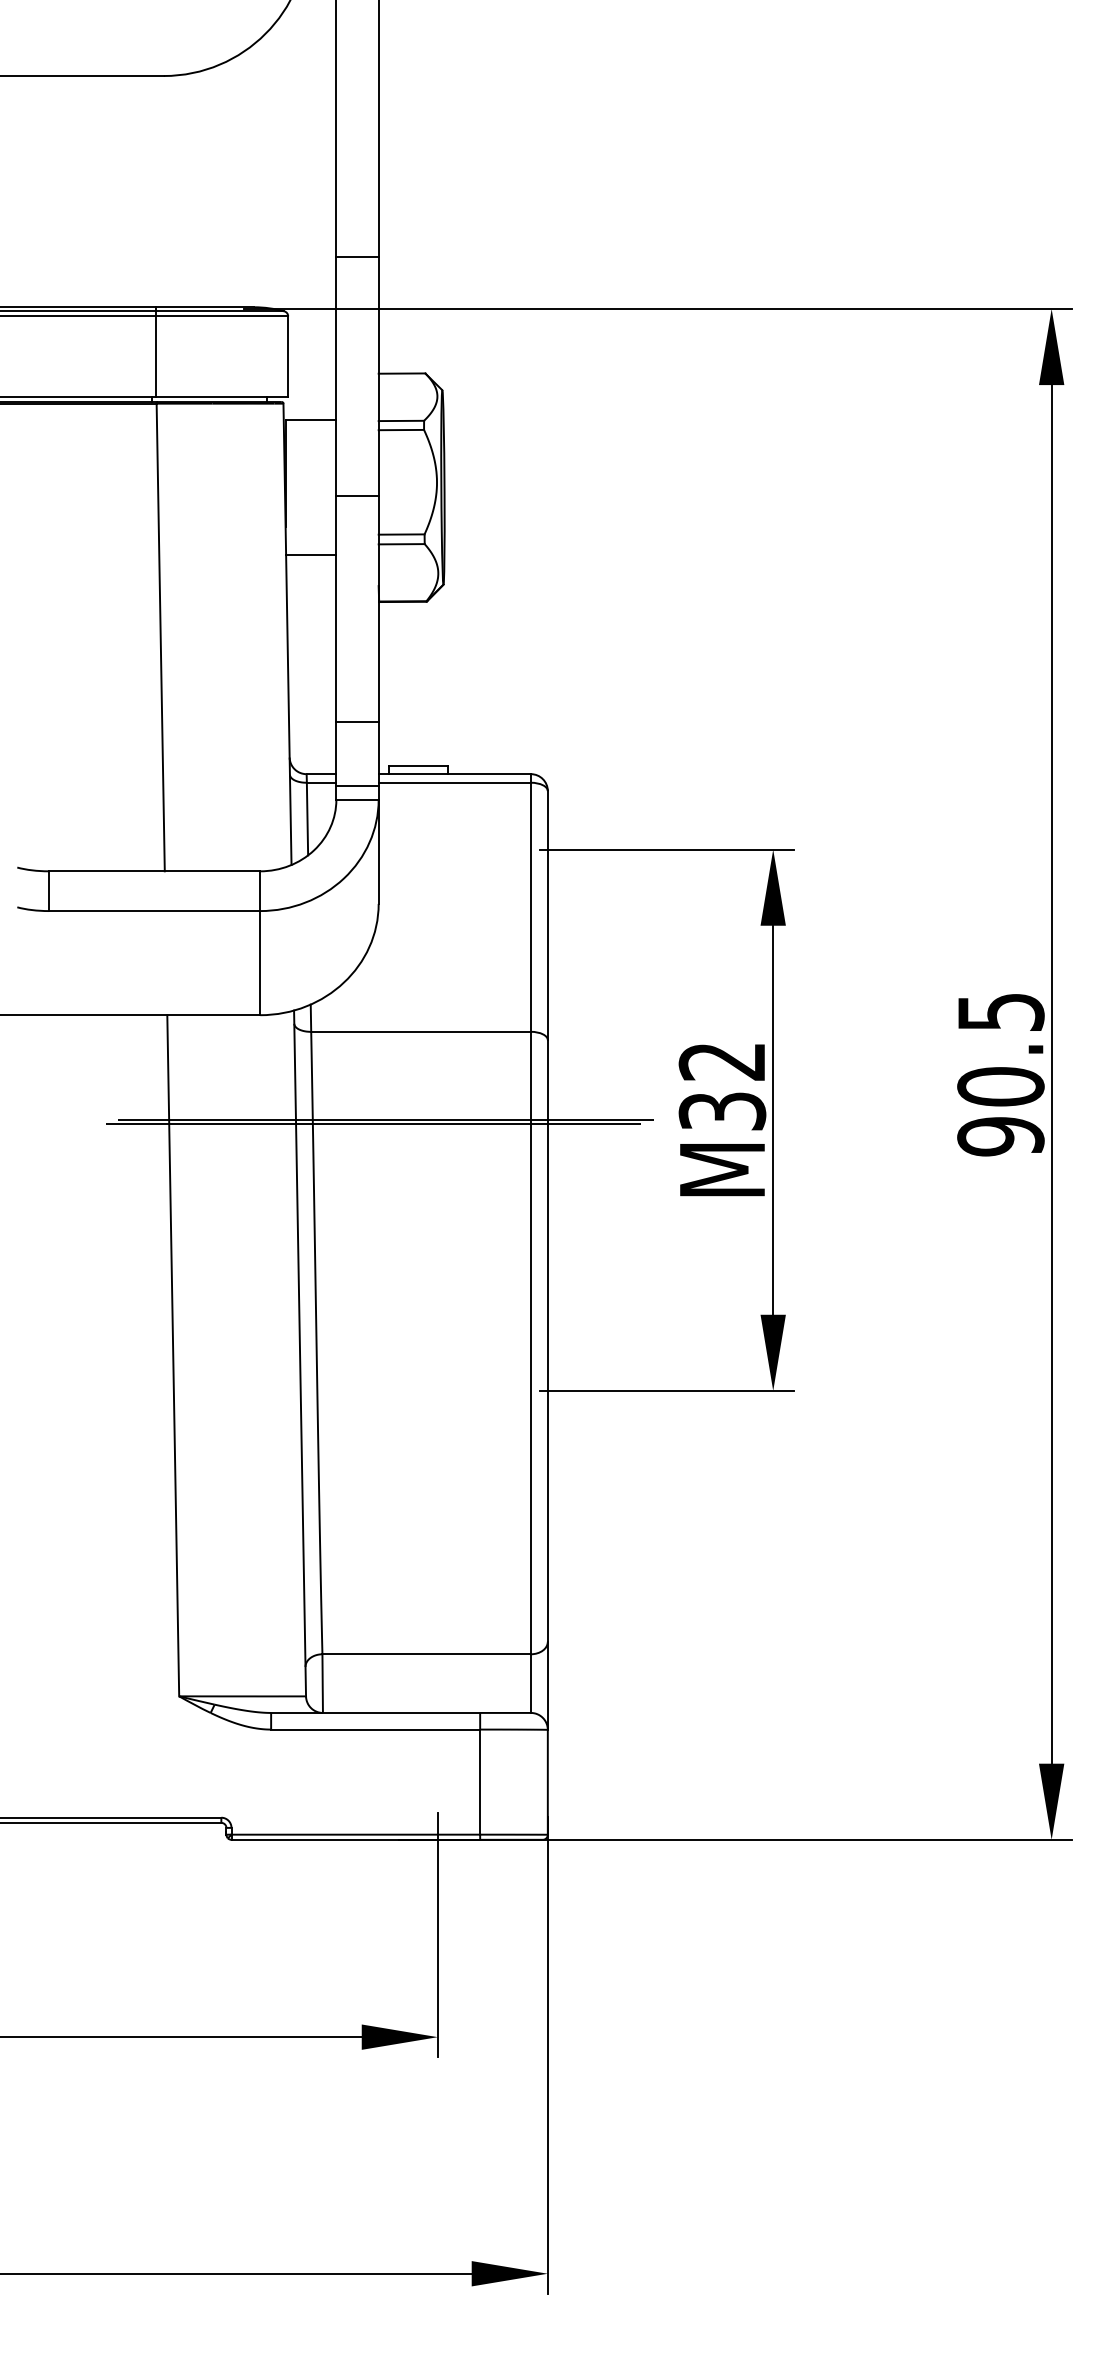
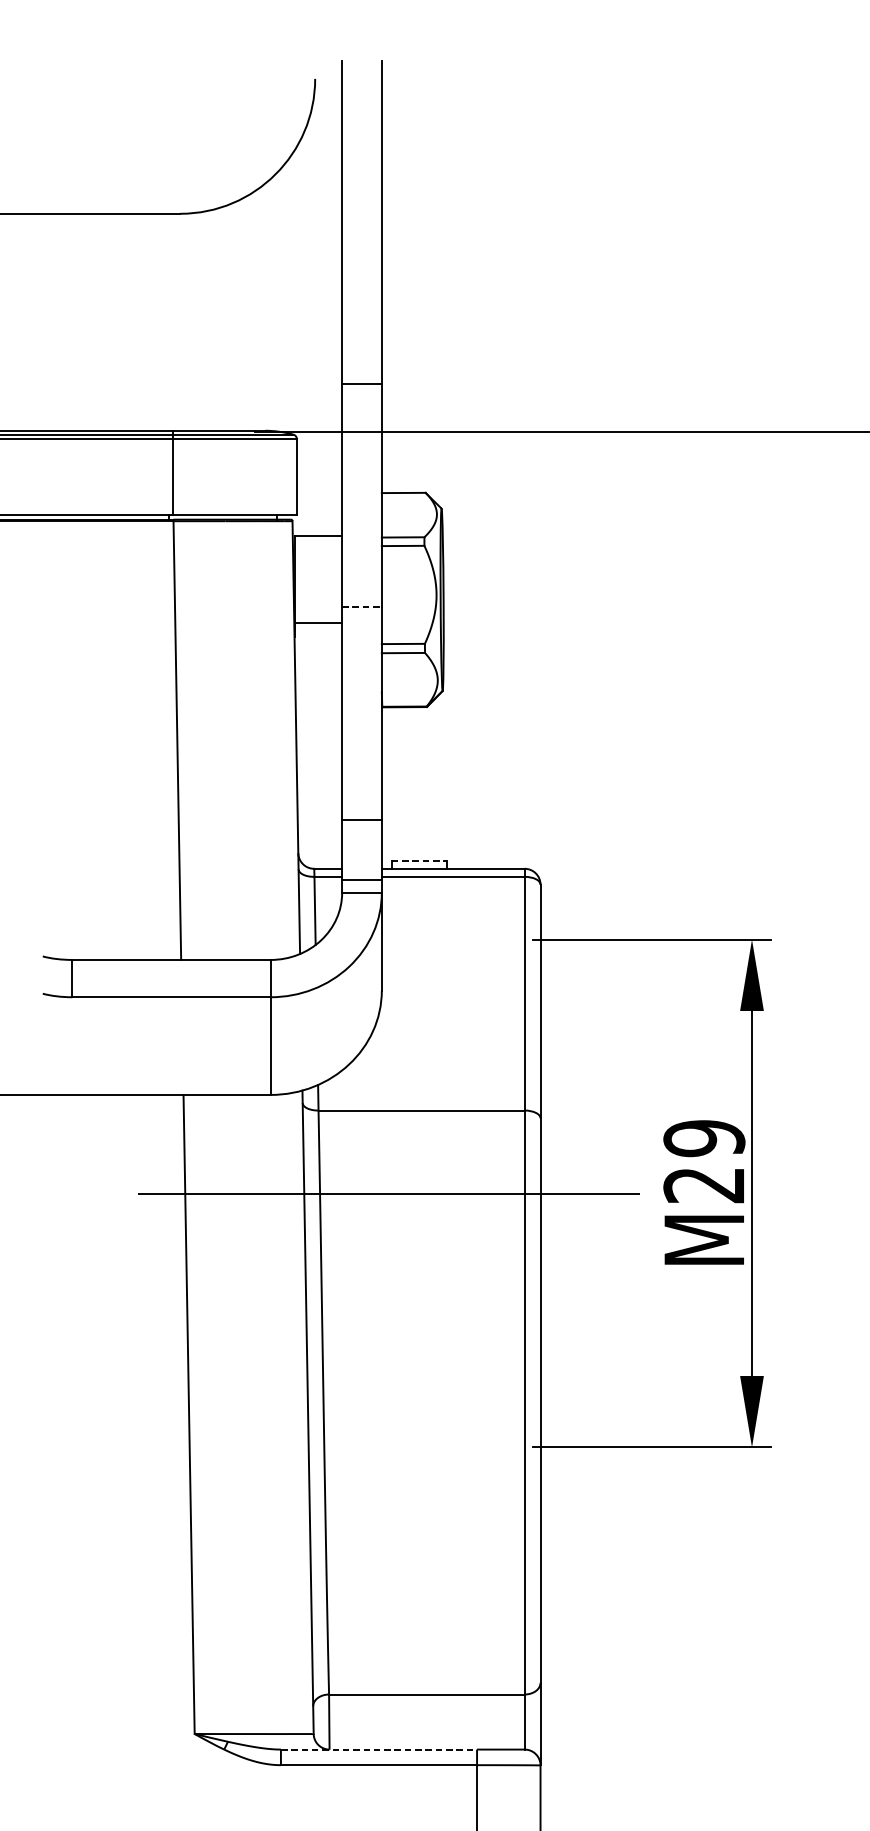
line: (358, 495) -> (362, 607), solid -> dashed
line: (311, 555) -> (318, 623), moved
line: (418, 765) -> (419, 860), solid -> dashed
text: (722, 1086) -> (704, 1161), M32 -> M29
line: (373, 1123) -> (376, 1196), removed
line: (375, 1712) -> (378, 1749), solid -> dashed

